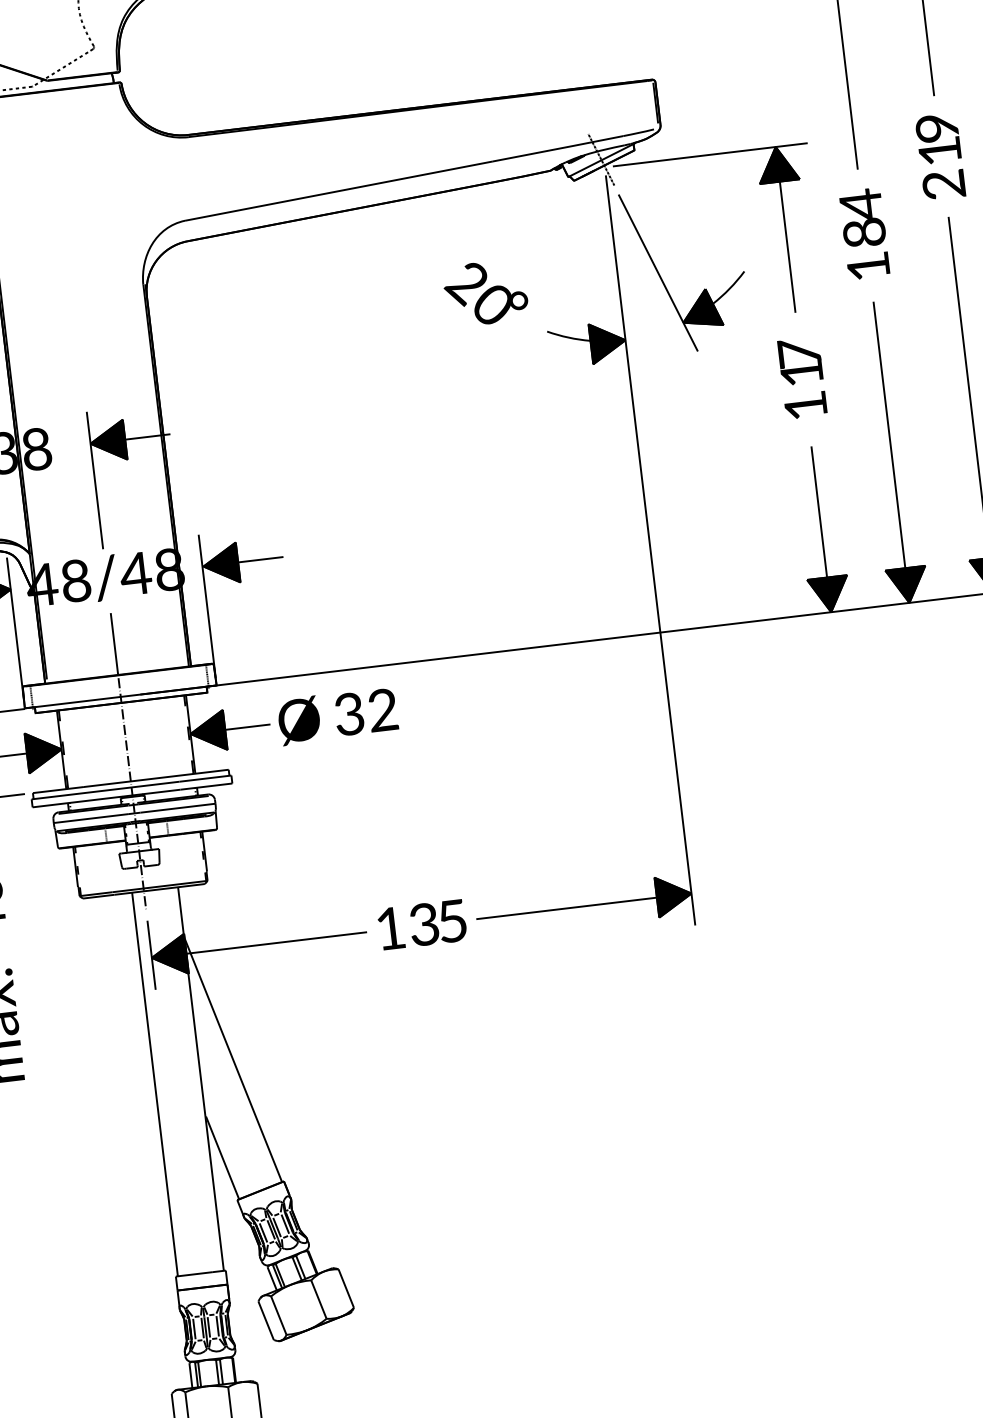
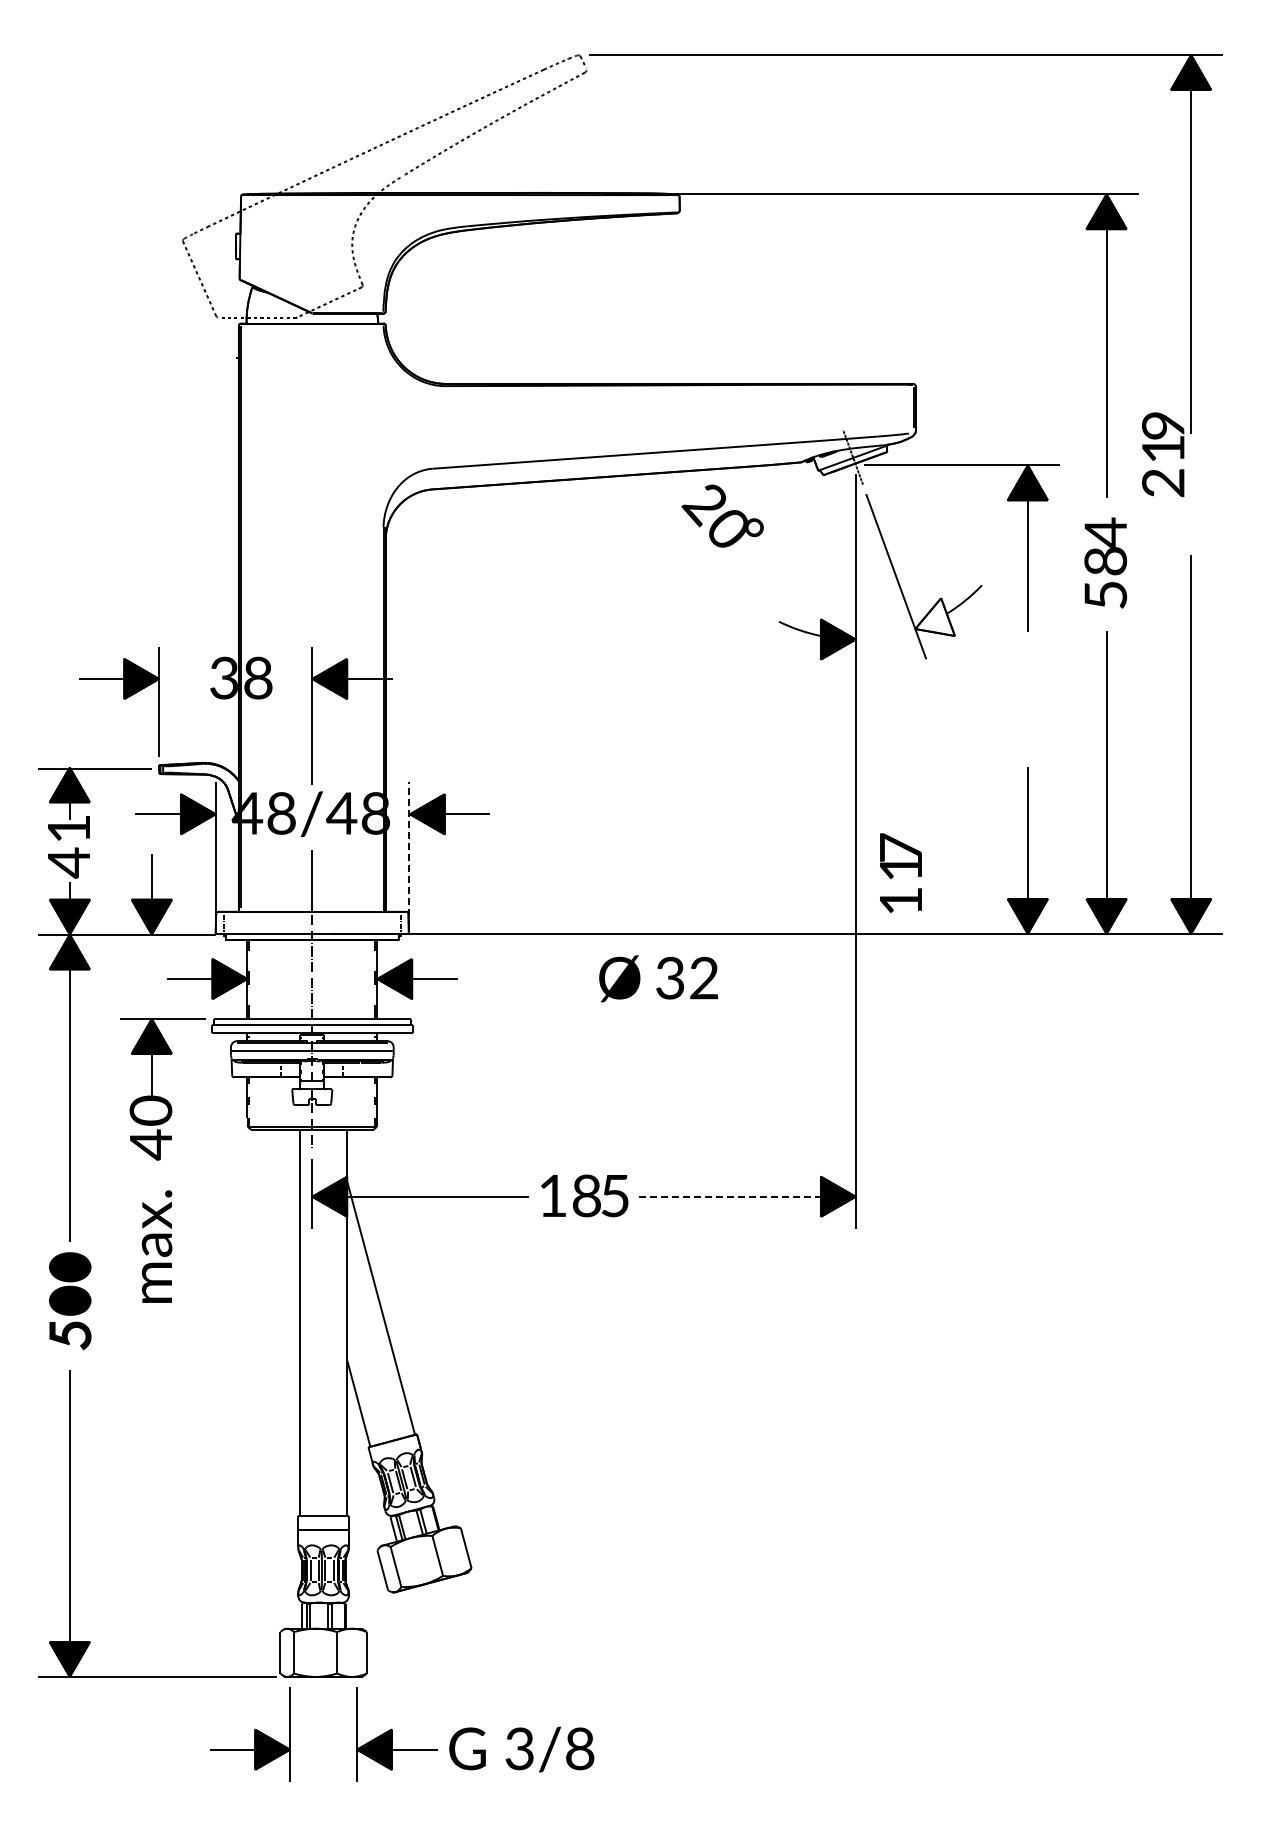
text: (940, 156) -> (1163, 454), moved
text: (868, 266) -> (1105, 595), 18 -> 58
text: (485, 292) -> (722, 515), moved
fill: (701, 309) -> (934, 617), removed
text: (801, 377) -> (900, 872), moved
line: (206, 605) -> (408, 853), solid -> dashed
text: (337, 715) -> (658, 978), moved
line: (566, 908) -> (729, 1196), solid -> dashed
text: (423, 924) -> (586, 1195), 13 -> 18

